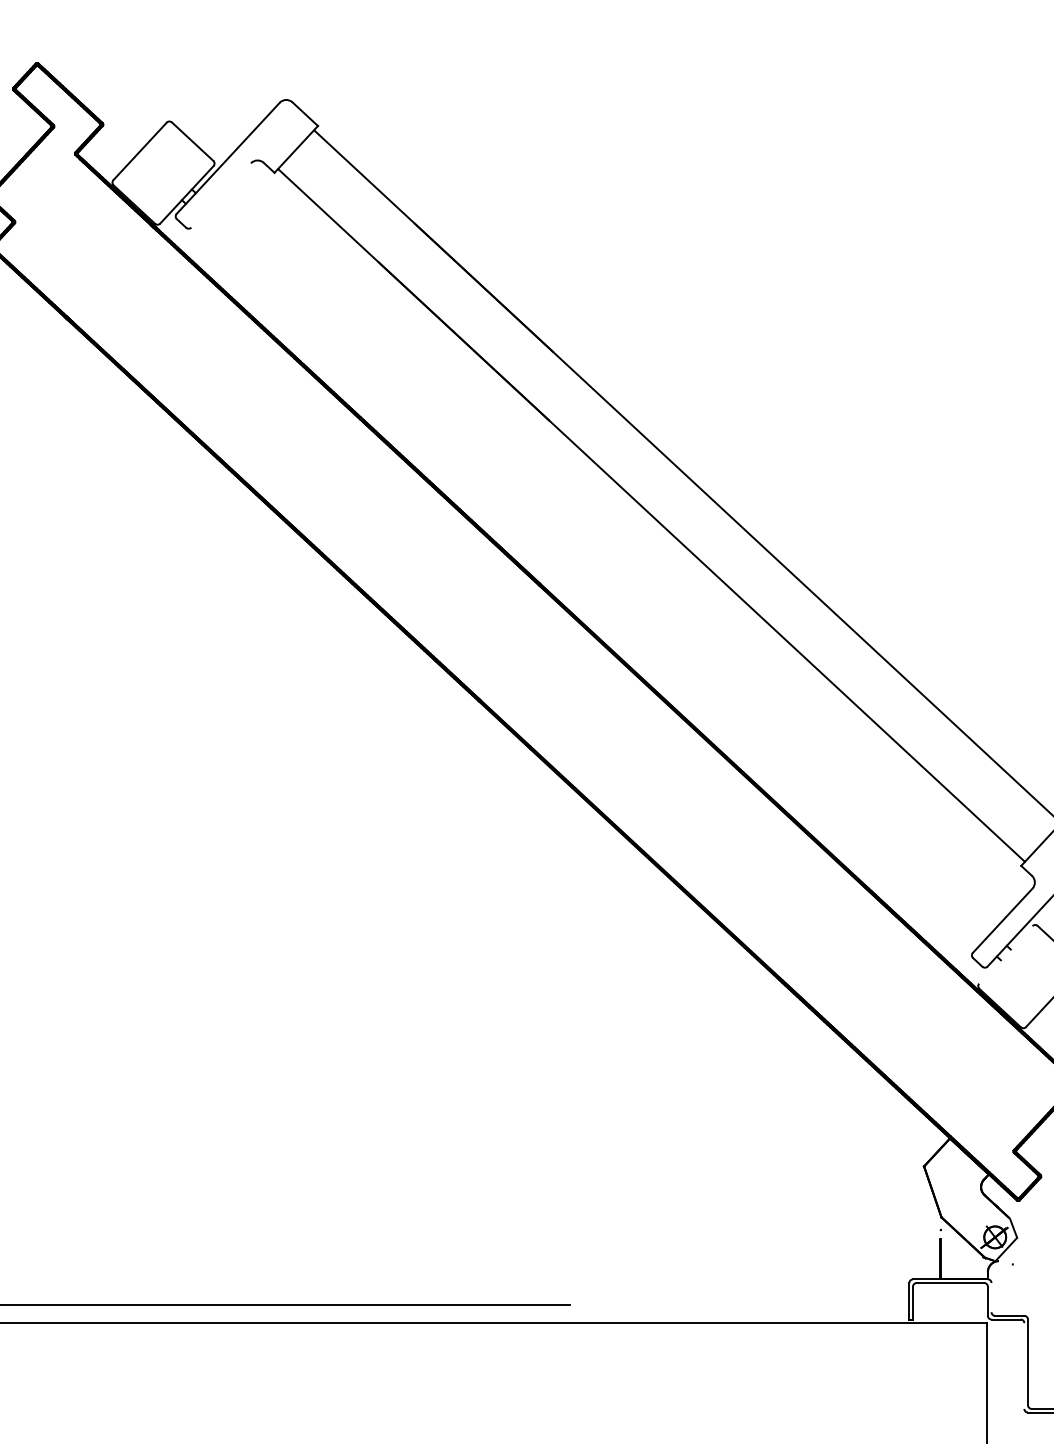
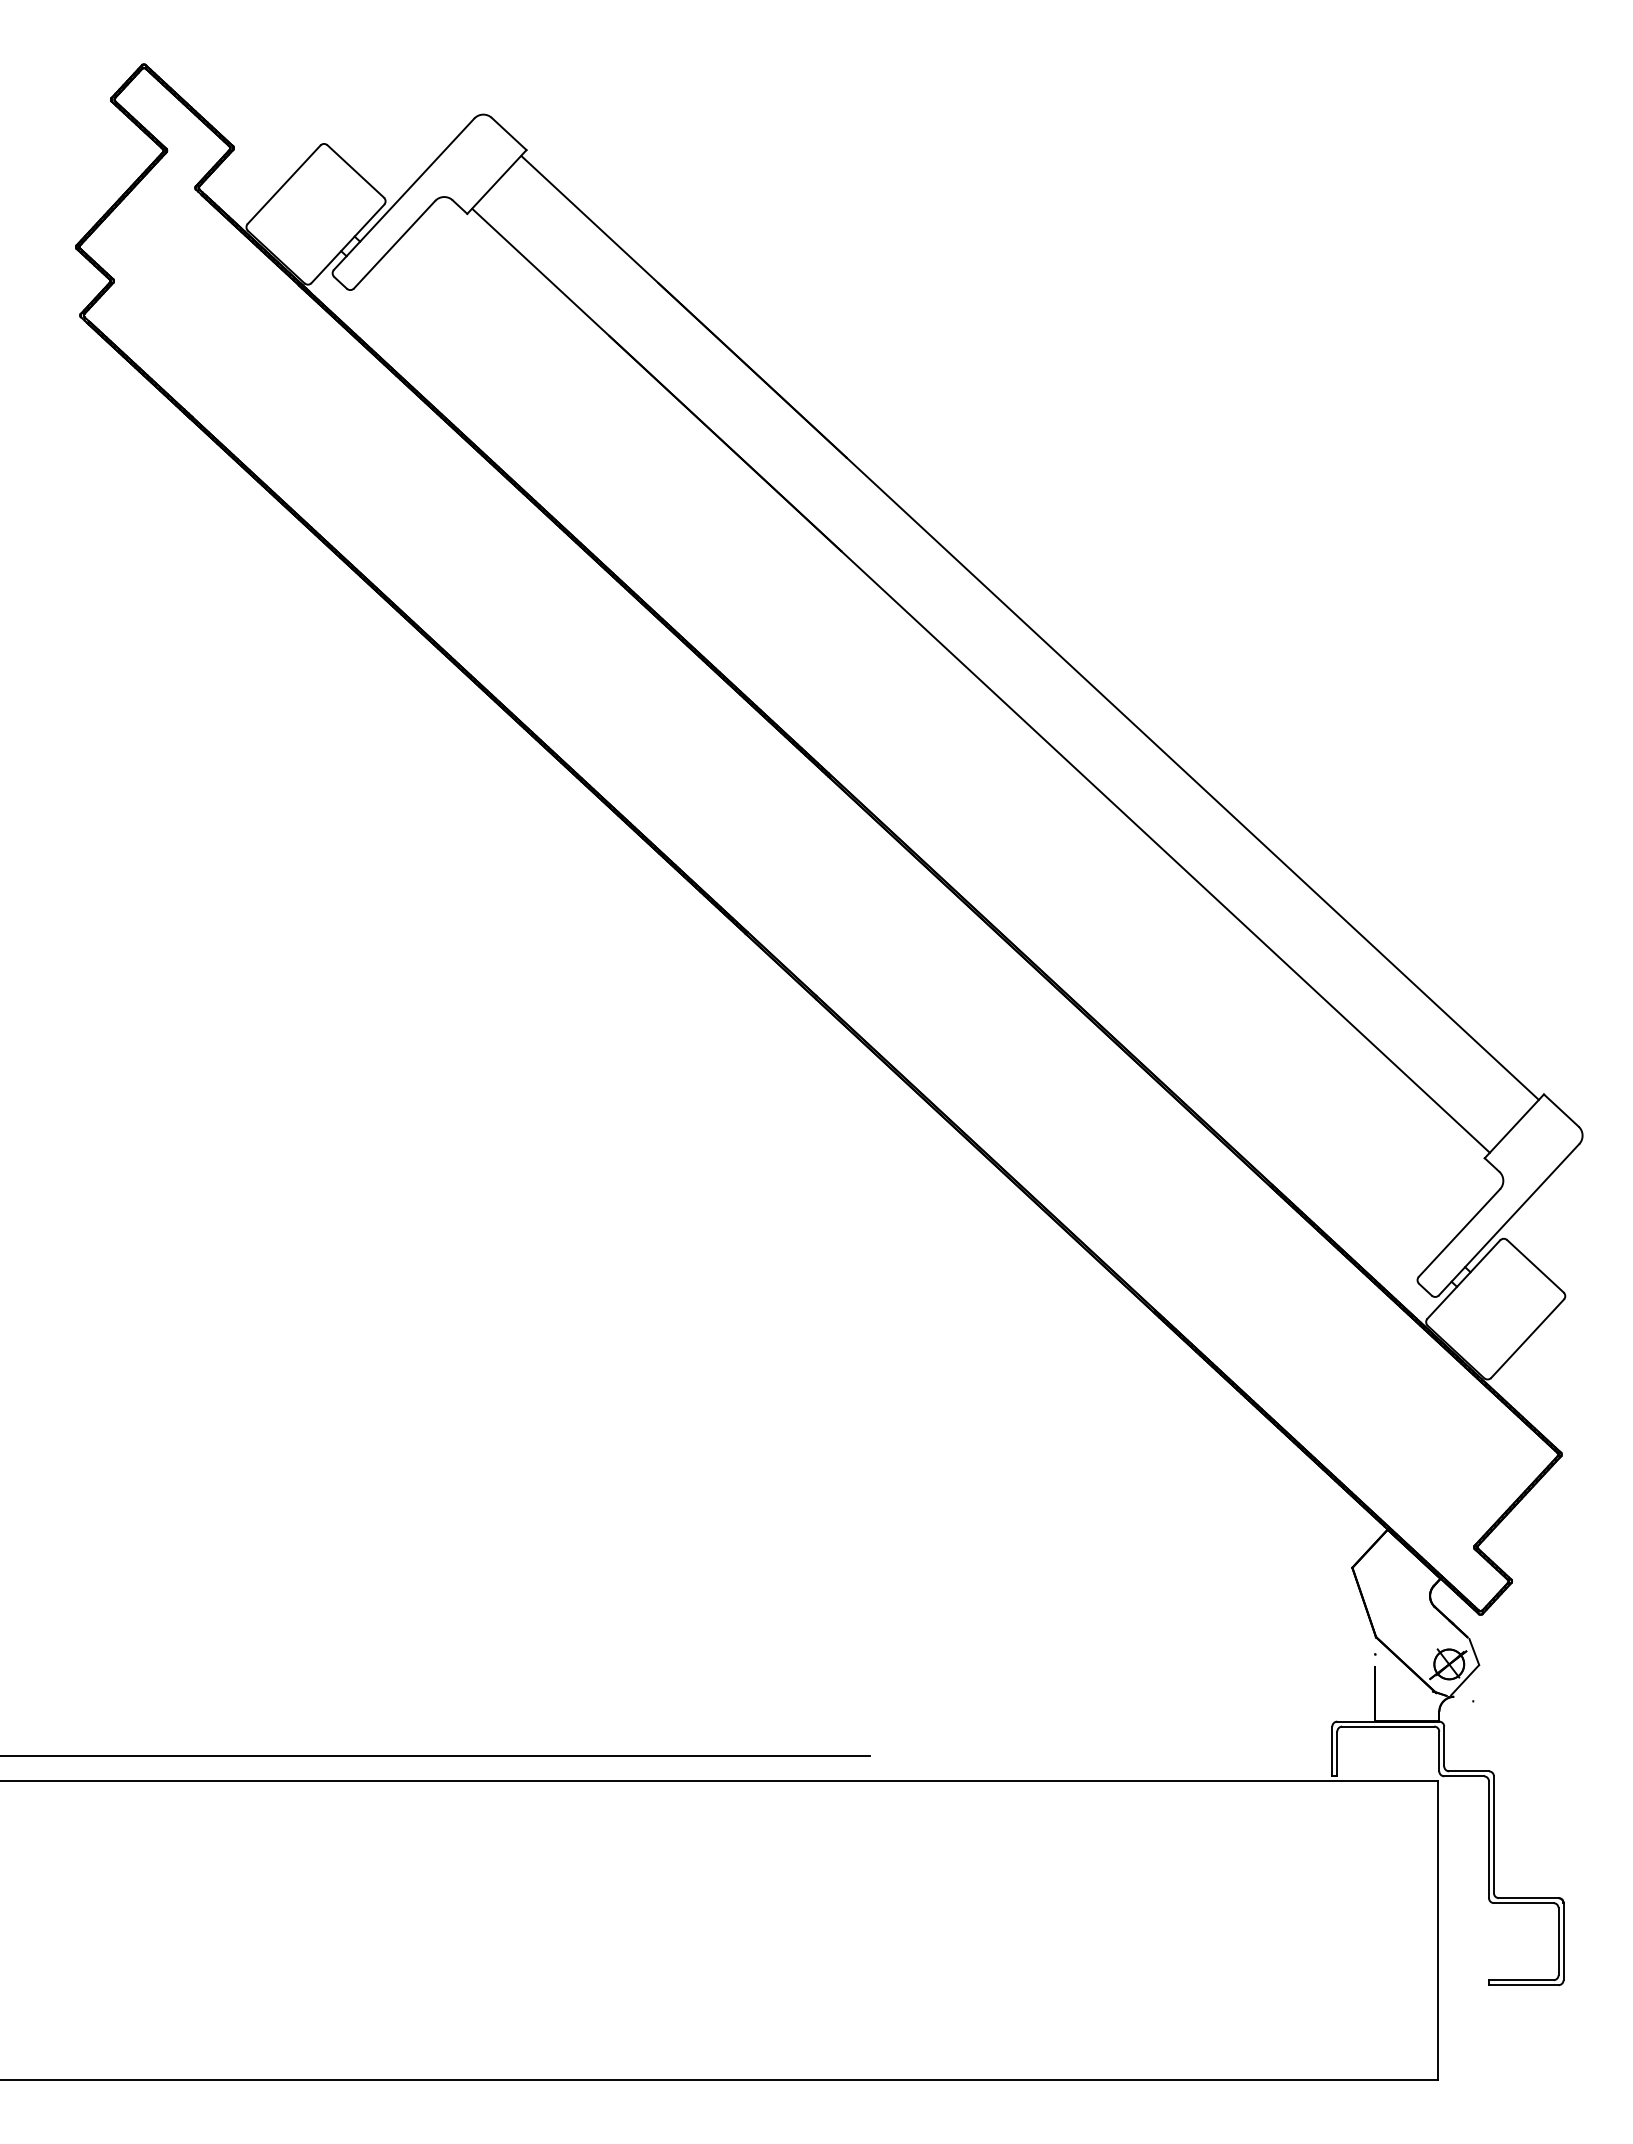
line: (221, 195) -> (394, 244), added
line: (1005, 954) -> (1463, 1279), added
line: (991, 1297) -> (1444, 1746), added
line: (1023, 1365) -> (1488, 1839), added

